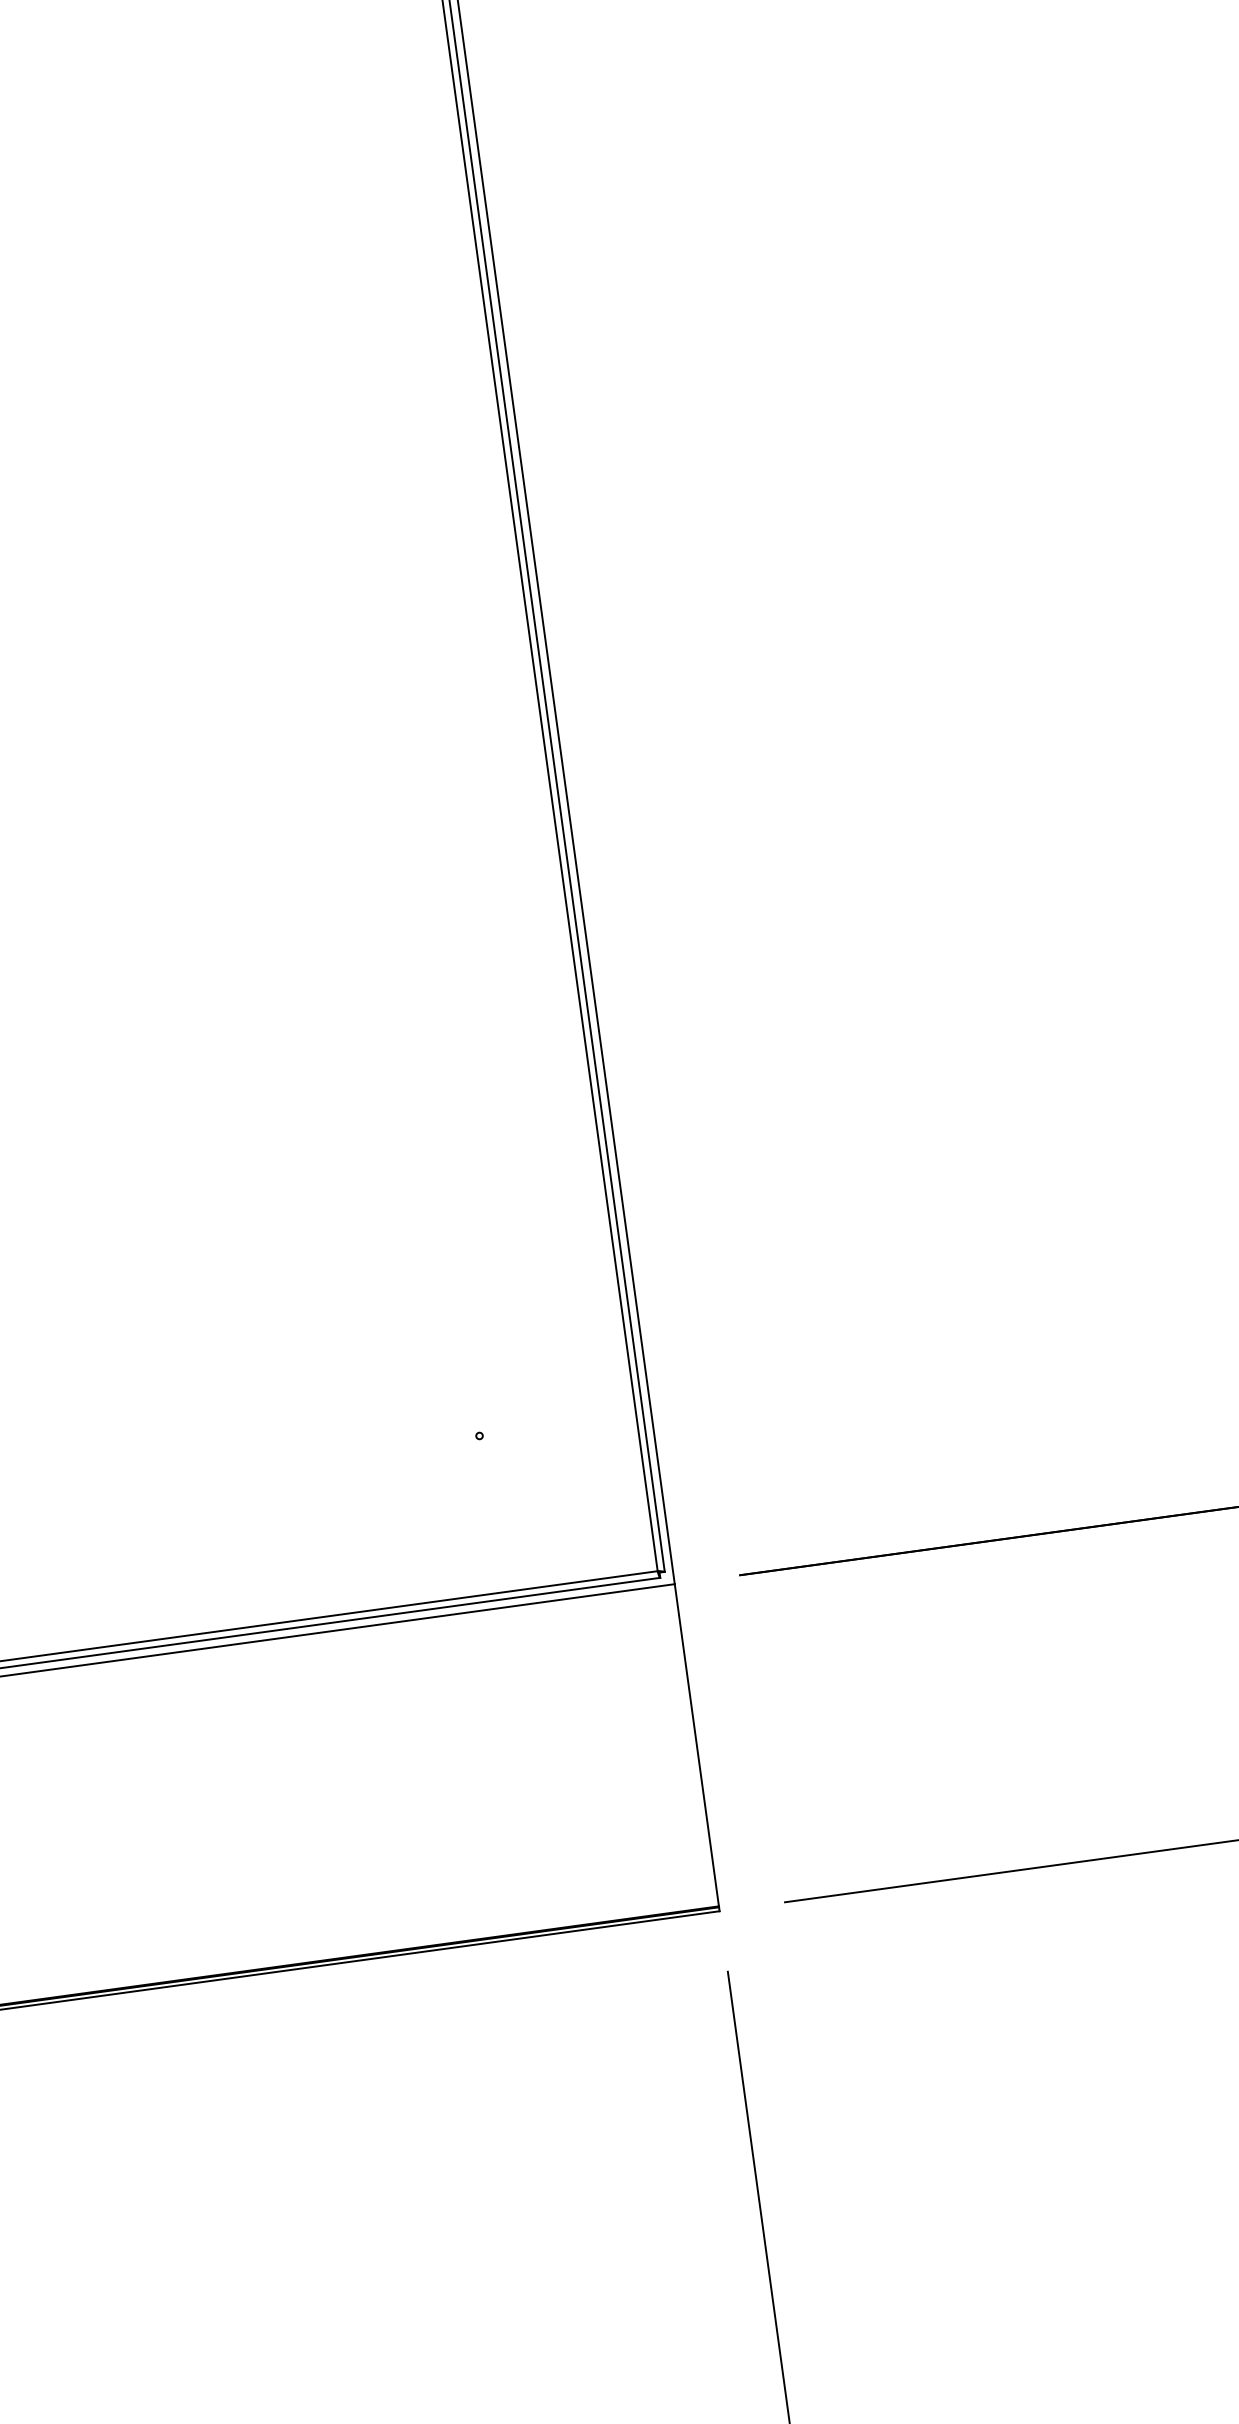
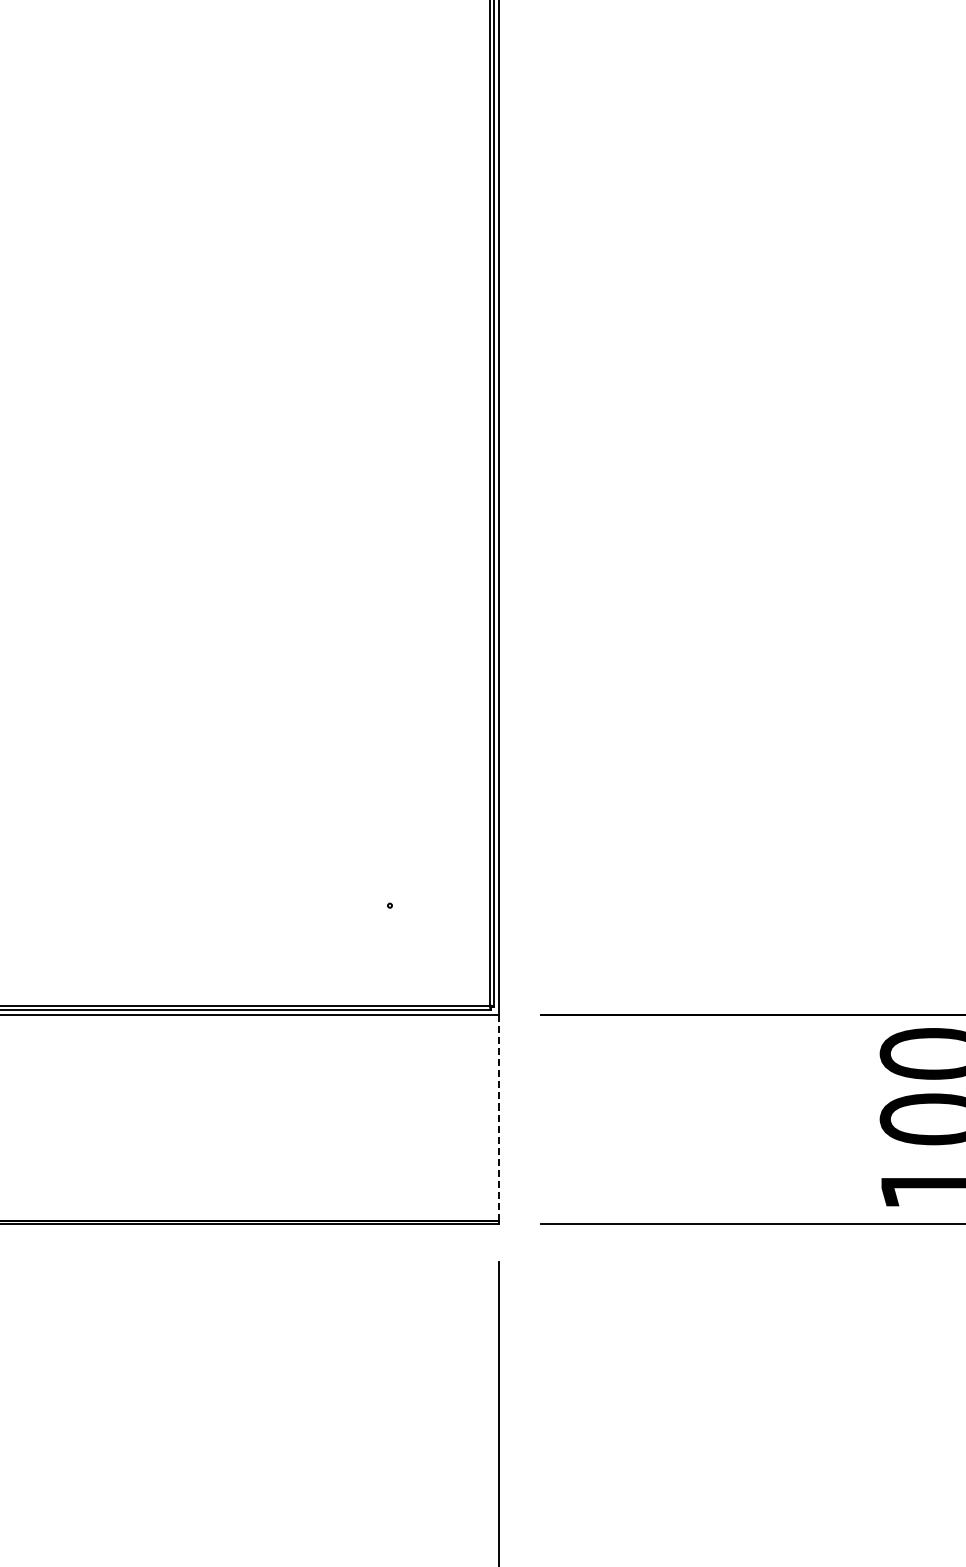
line: (696, 1744) -> (499, 1117), solid -> dashed

